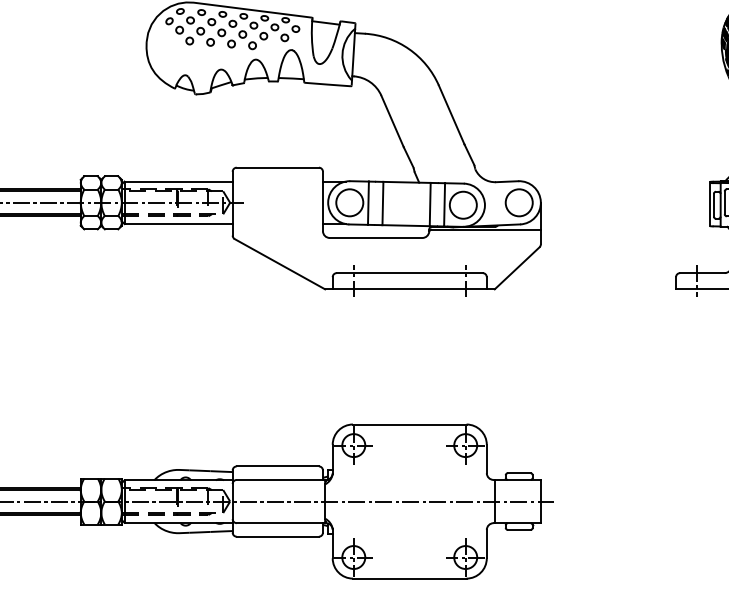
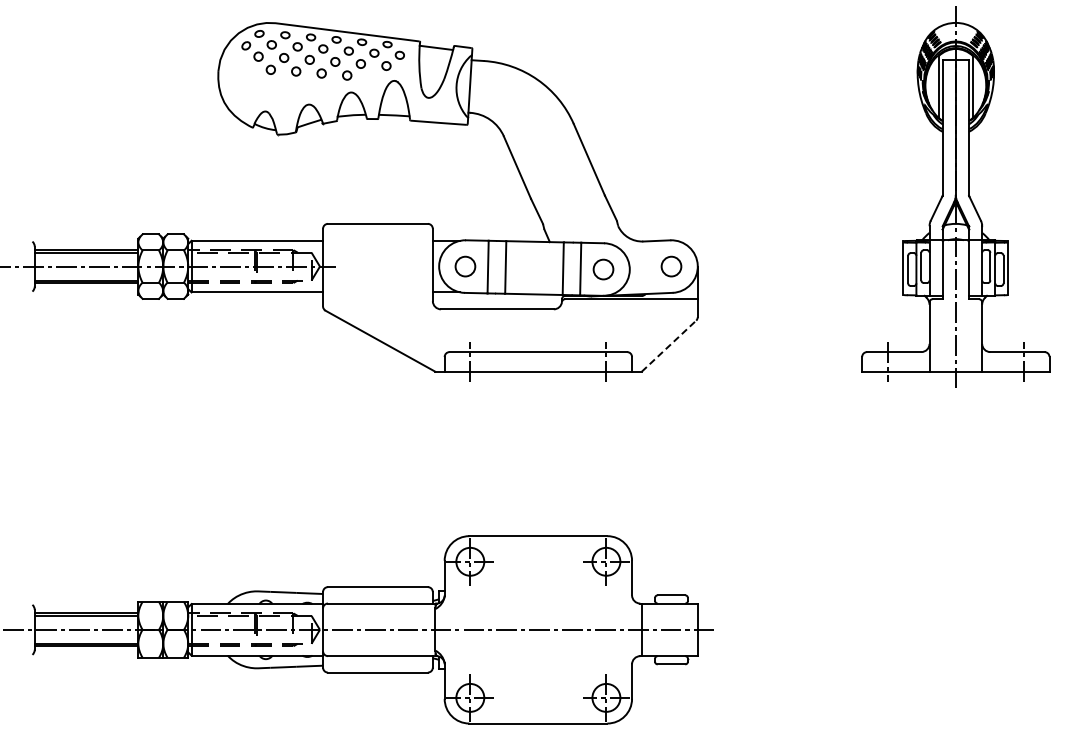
circle: (349, 202) -> (465, 266), size x0.6
circle: (519, 202) -> (671, 266), size x0.6
circle: (463, 205) -> (603, 269), size x0.6
line: (517, 267) -> (669, 345), solid -> dashed

